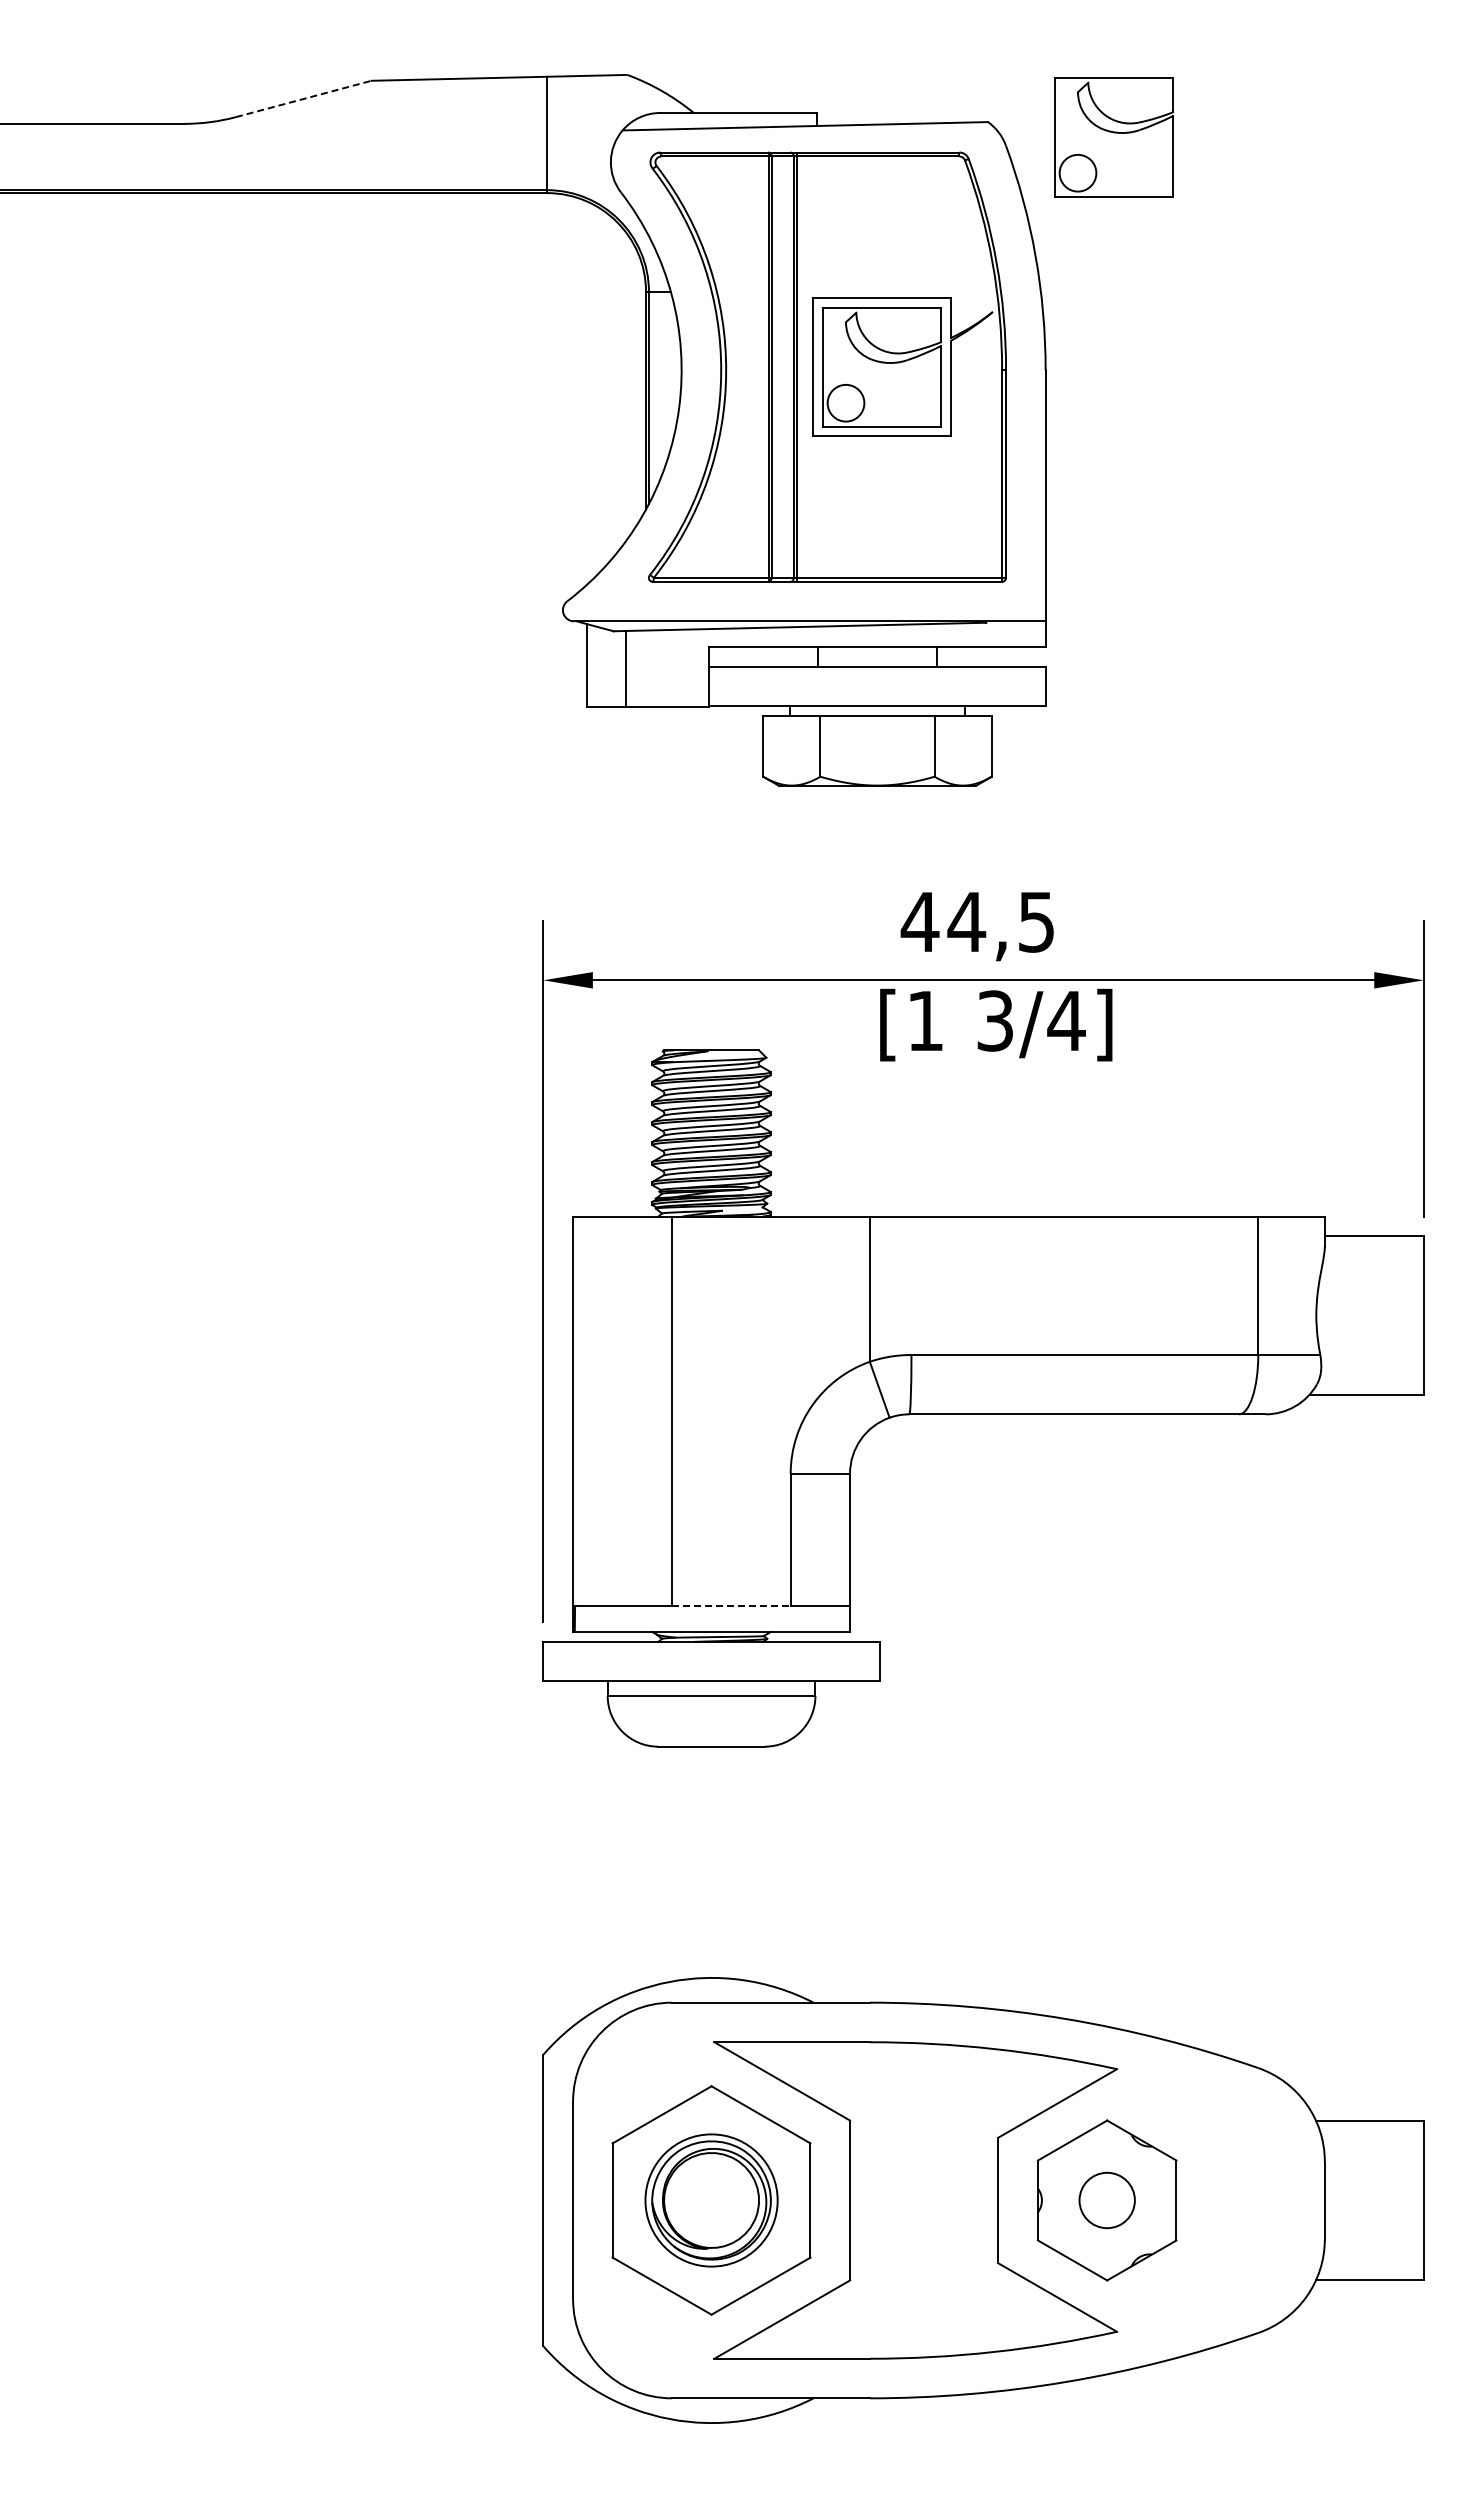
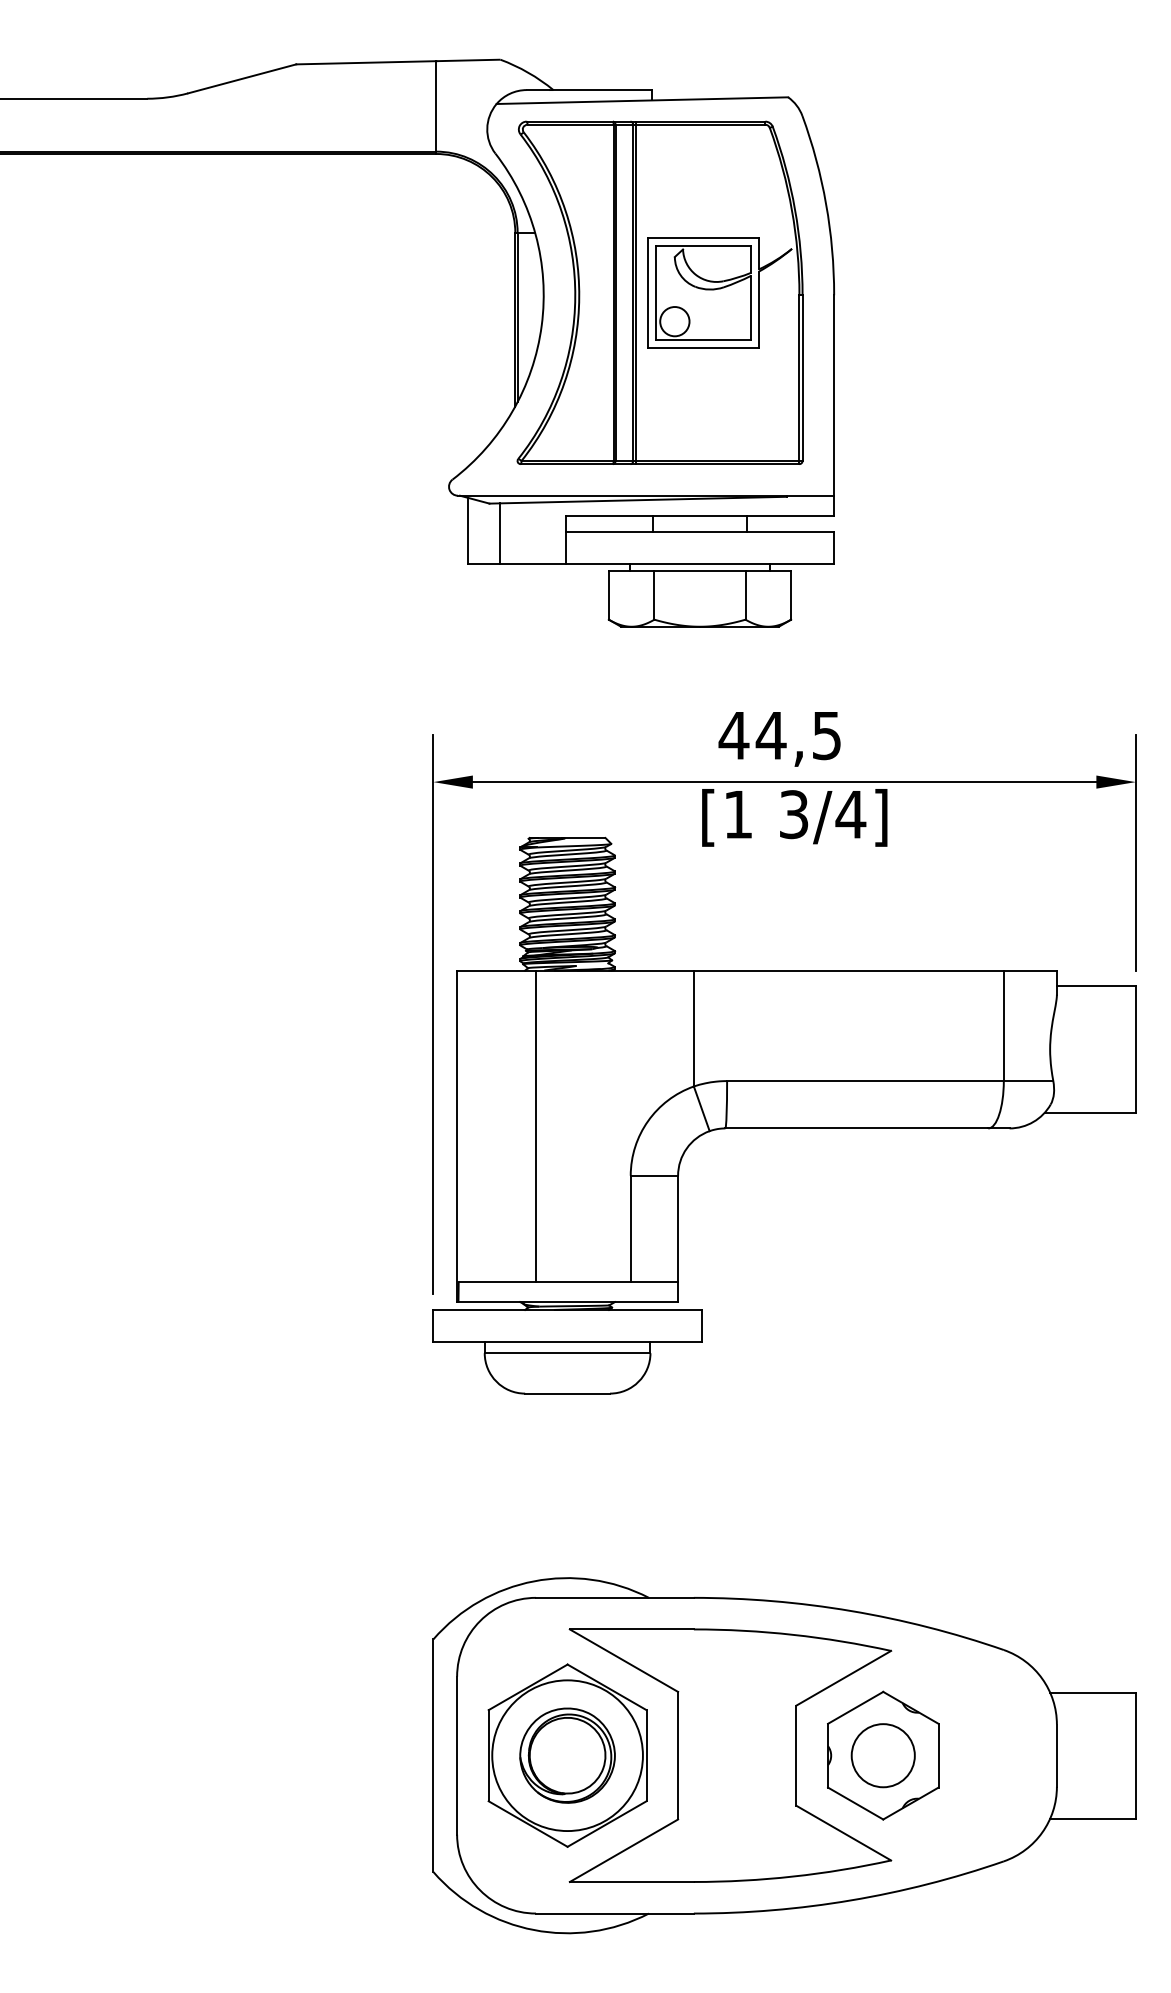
line: (304, 98) -> (242, 78), dashed -> solid
part: (1113, 137) -> (888, 109), removed
line: (731, 1606) -> (583, 1281), dashed -> solid
circle: (711, 2200) -> (567, 1755), size x1.43
circle: (1106, 2200) -> (882, 1755), size x1.43

